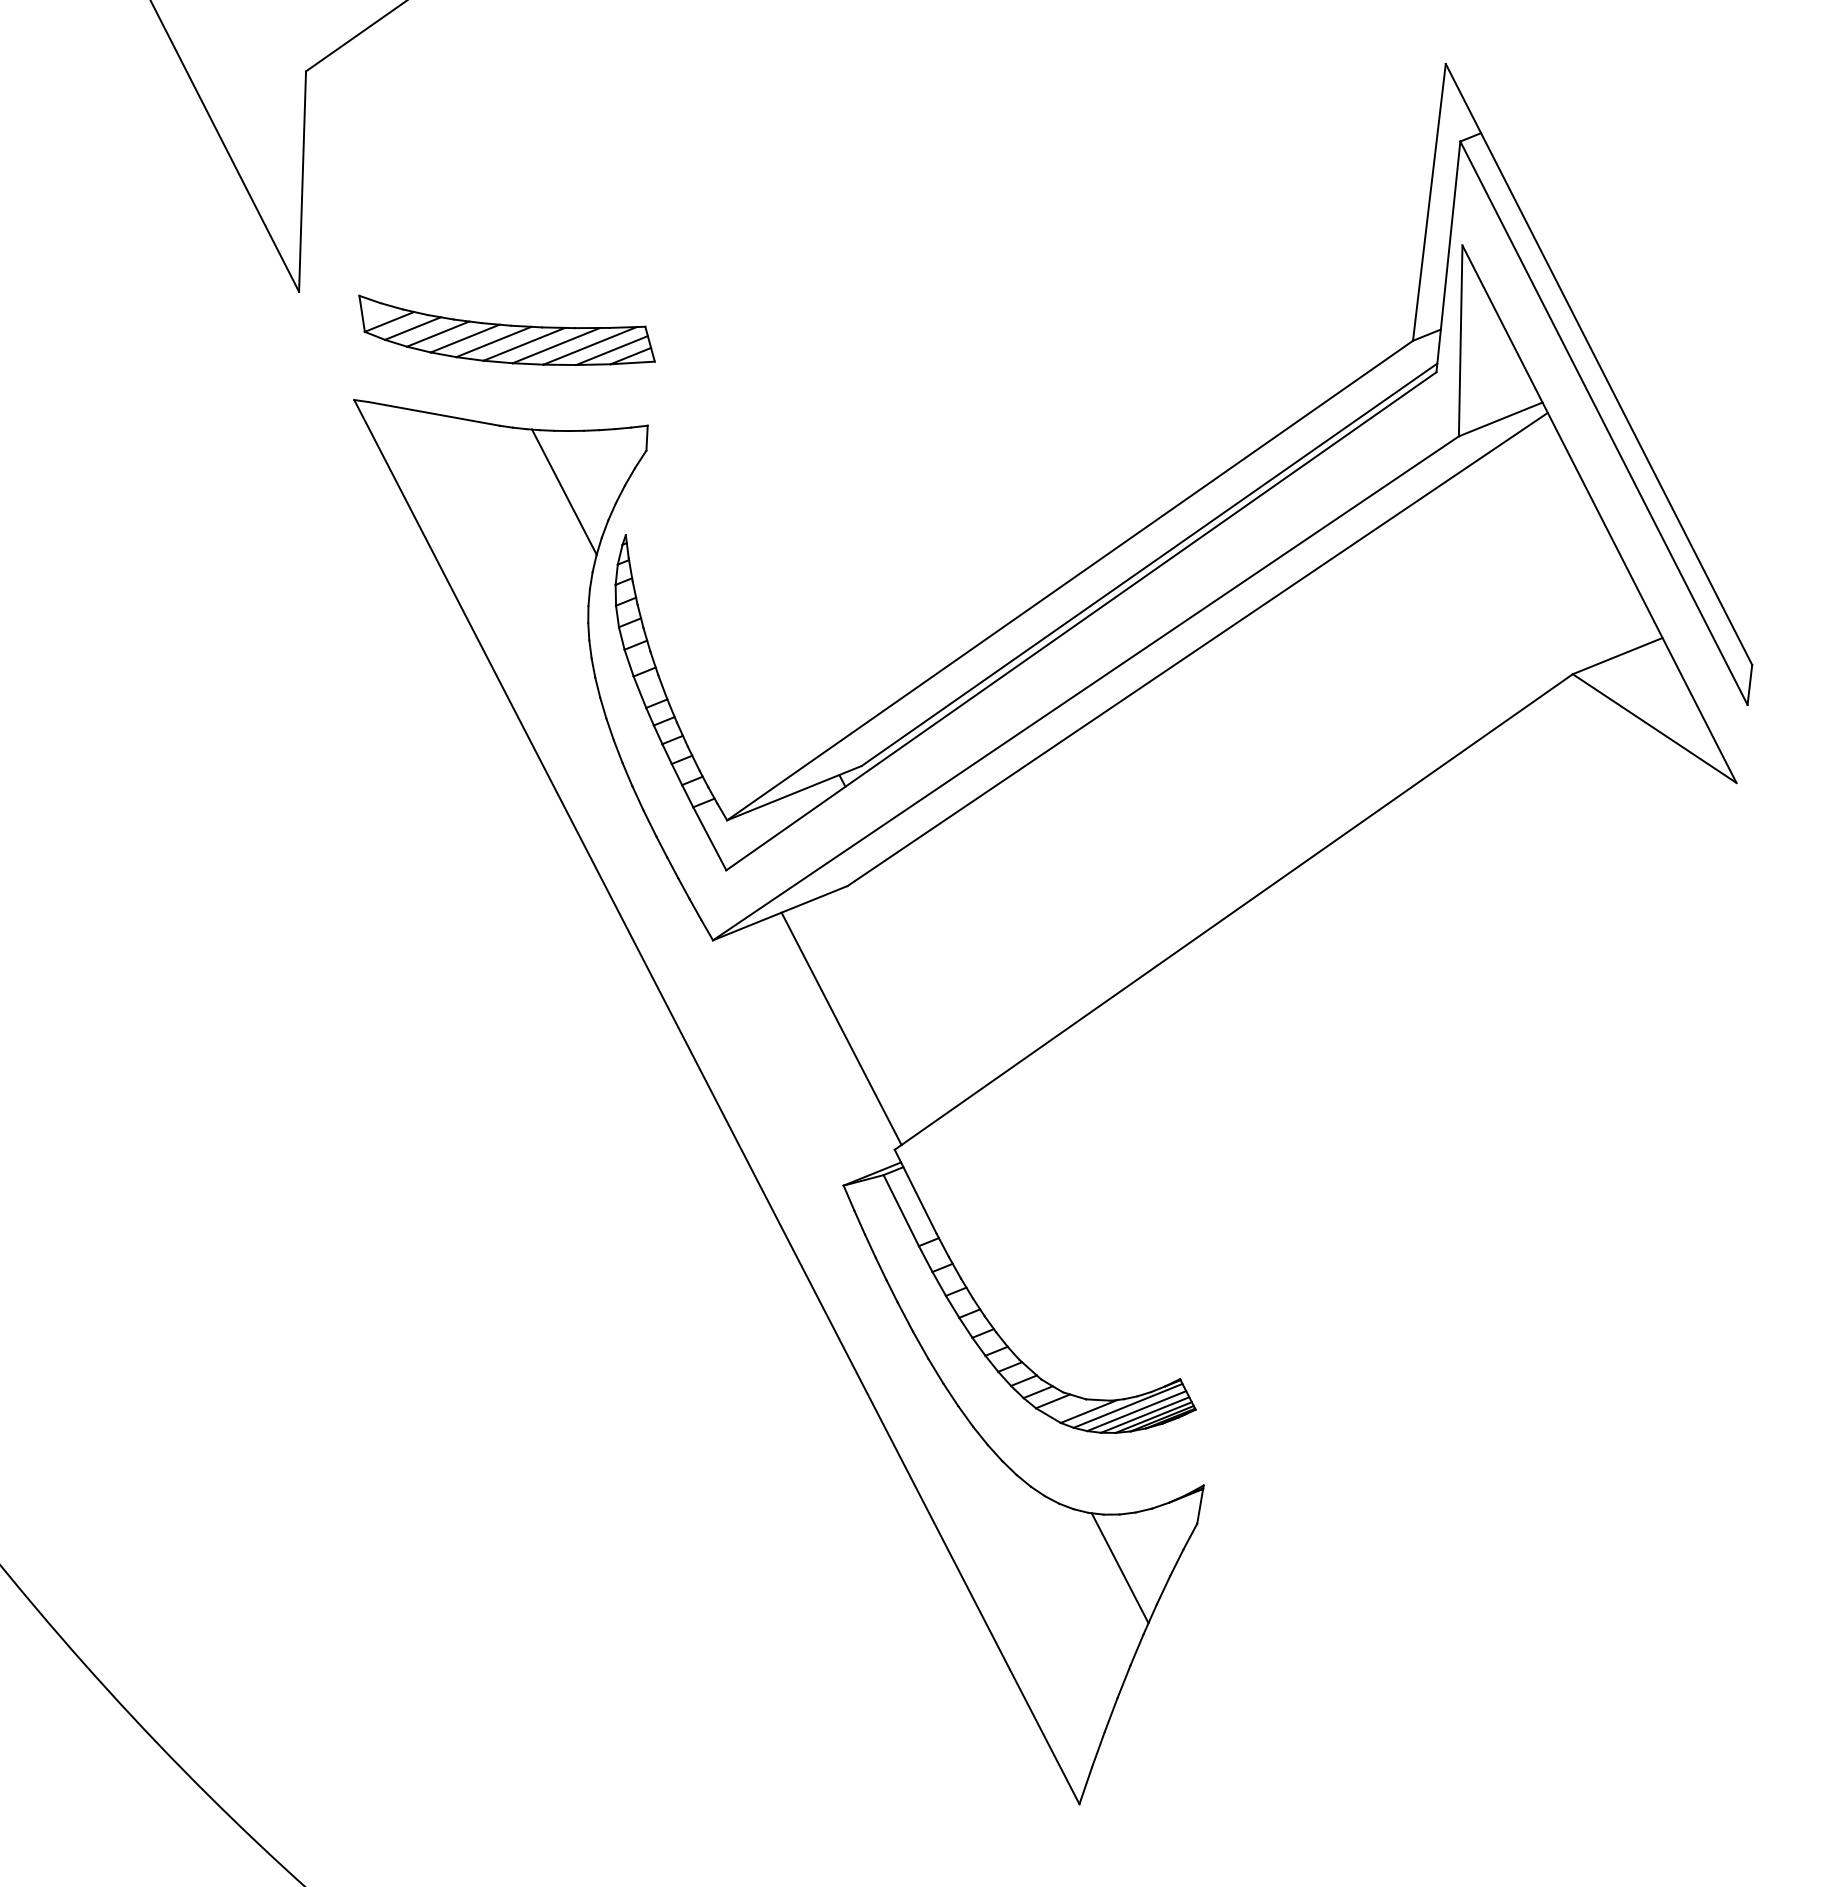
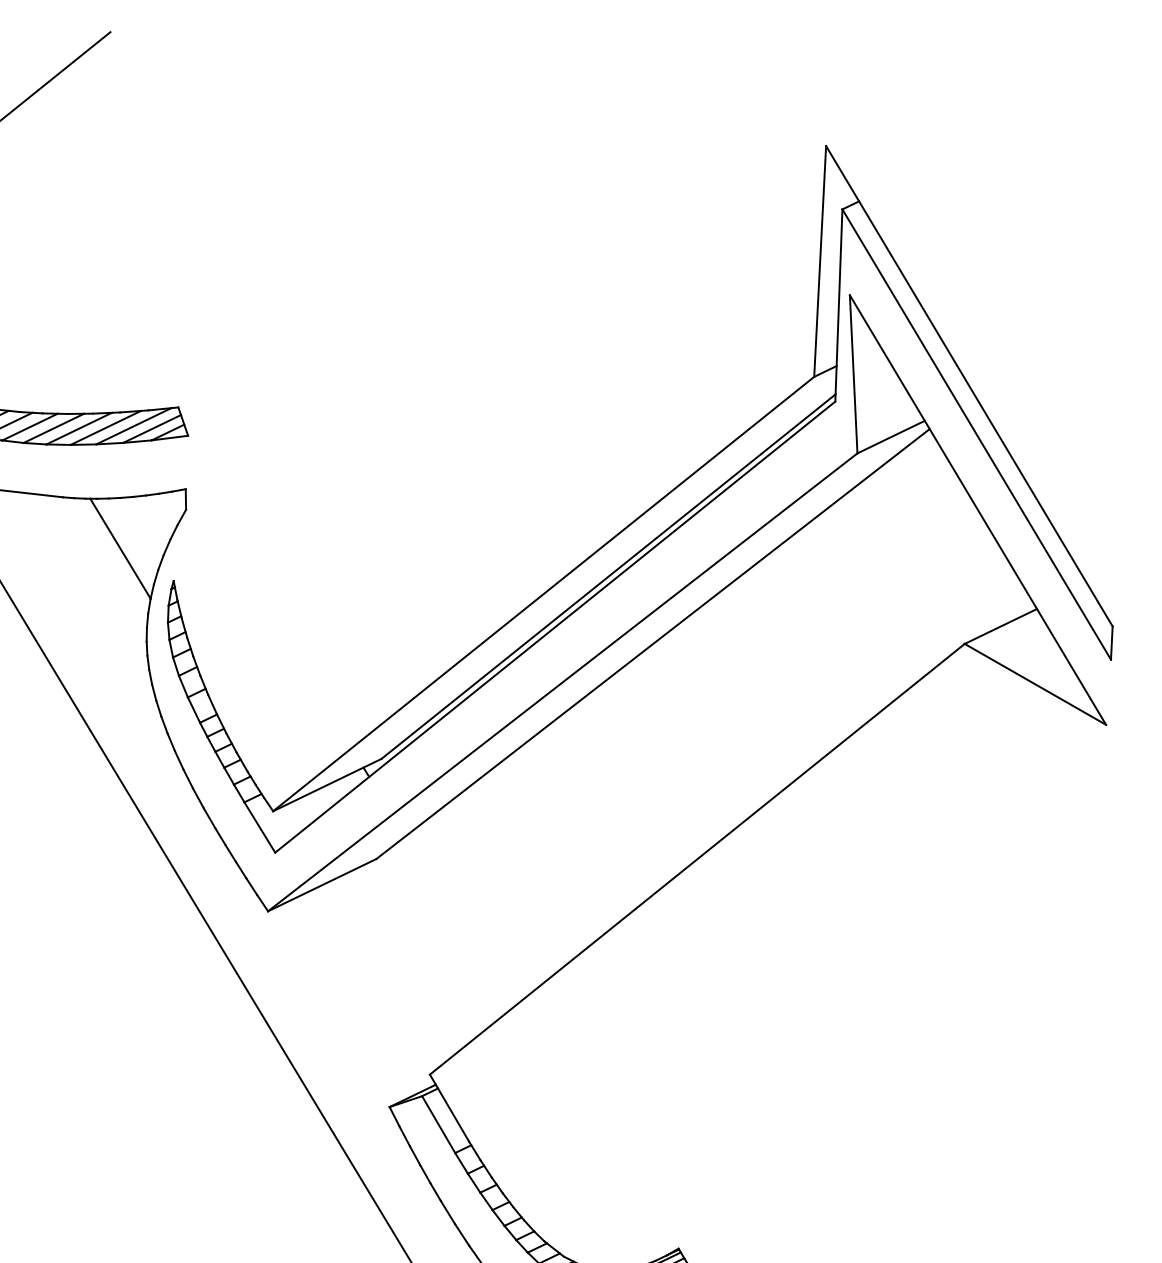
line: (841, 1028) -> (379, 977), removed

